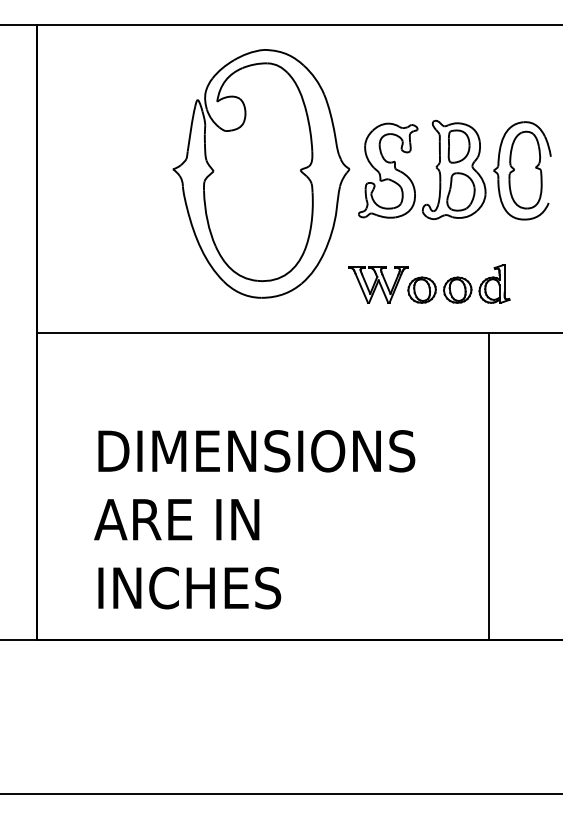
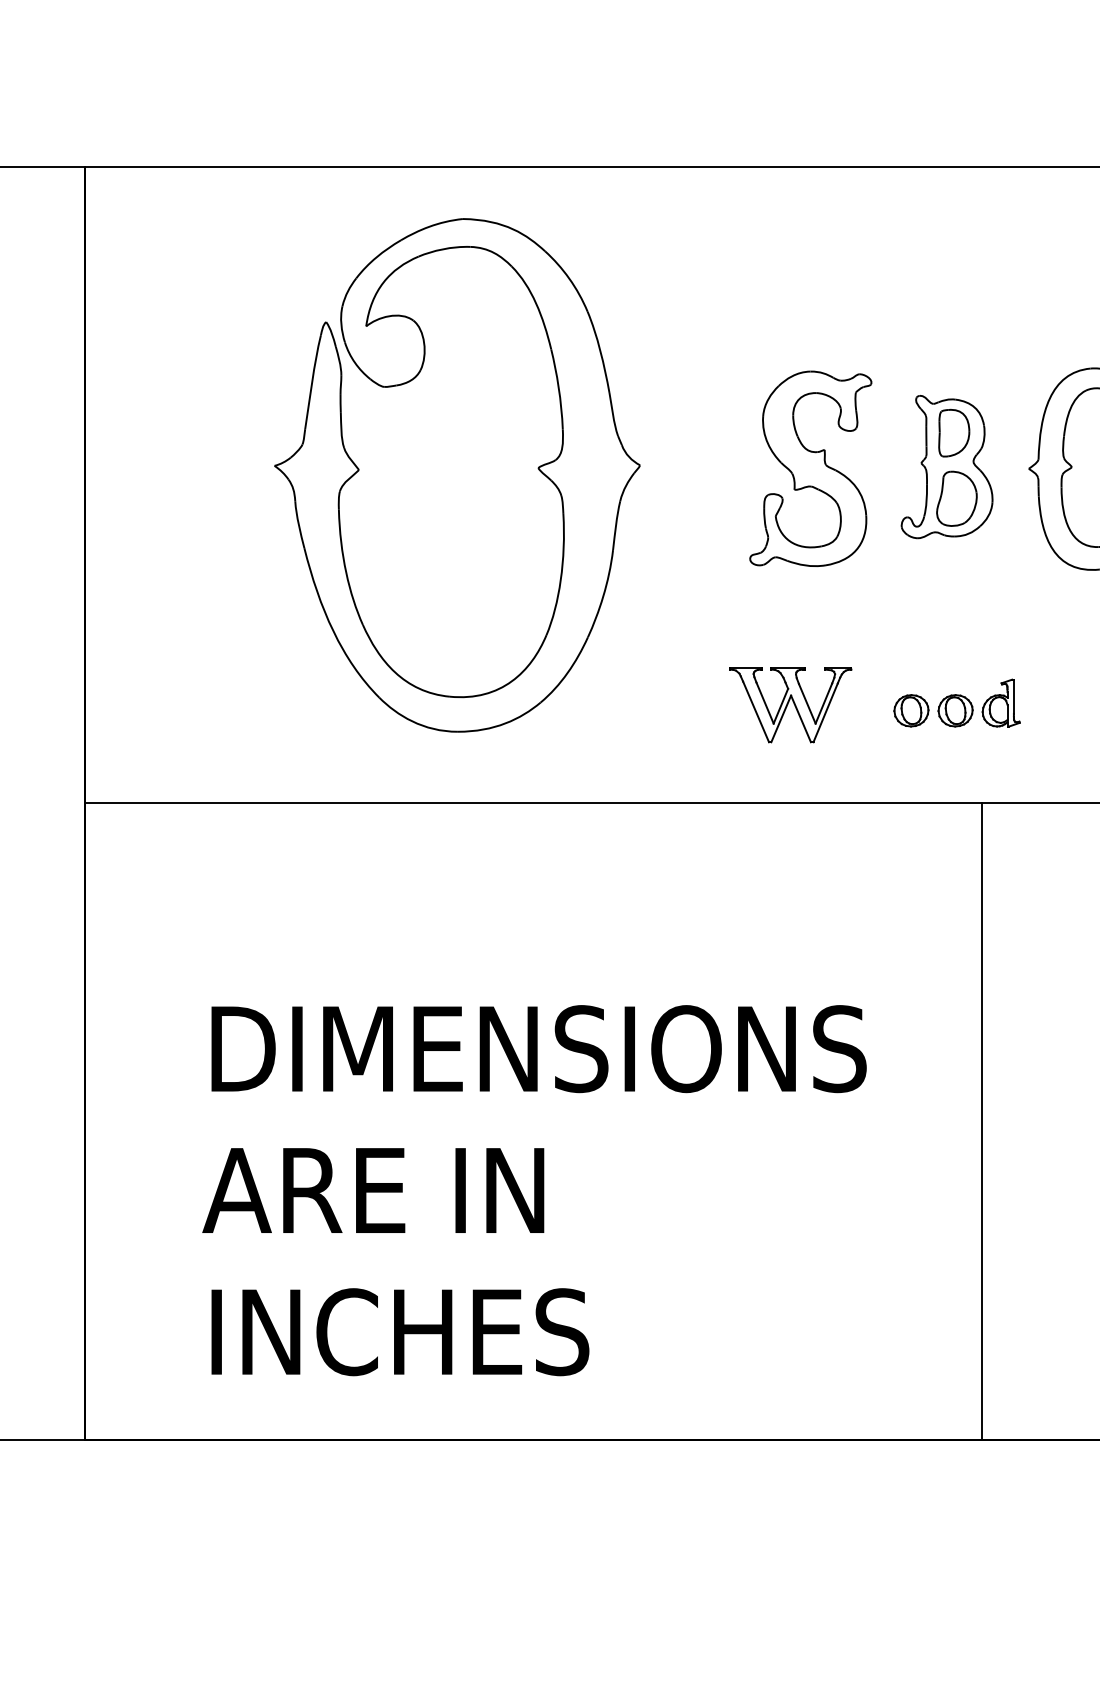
part: (453, 169) -> (945, 466), size x0.7
part: (300, 172) -> (538, 472), moved
part: (458, 283) -> (956, 702), size x0.6
line: (488, 486) -> (980, 1121), moved

